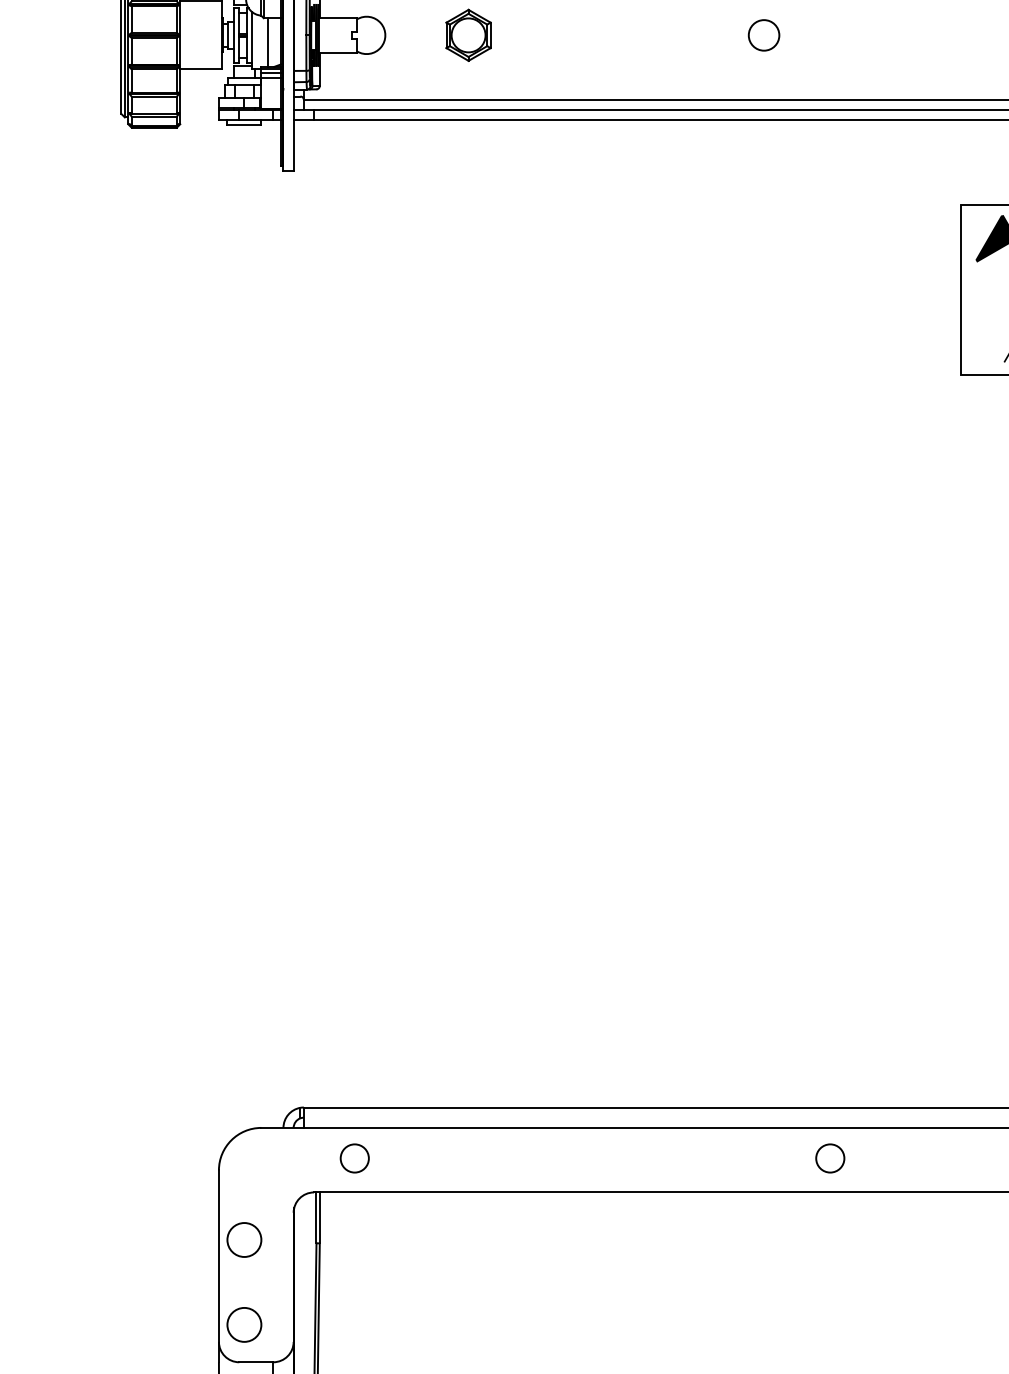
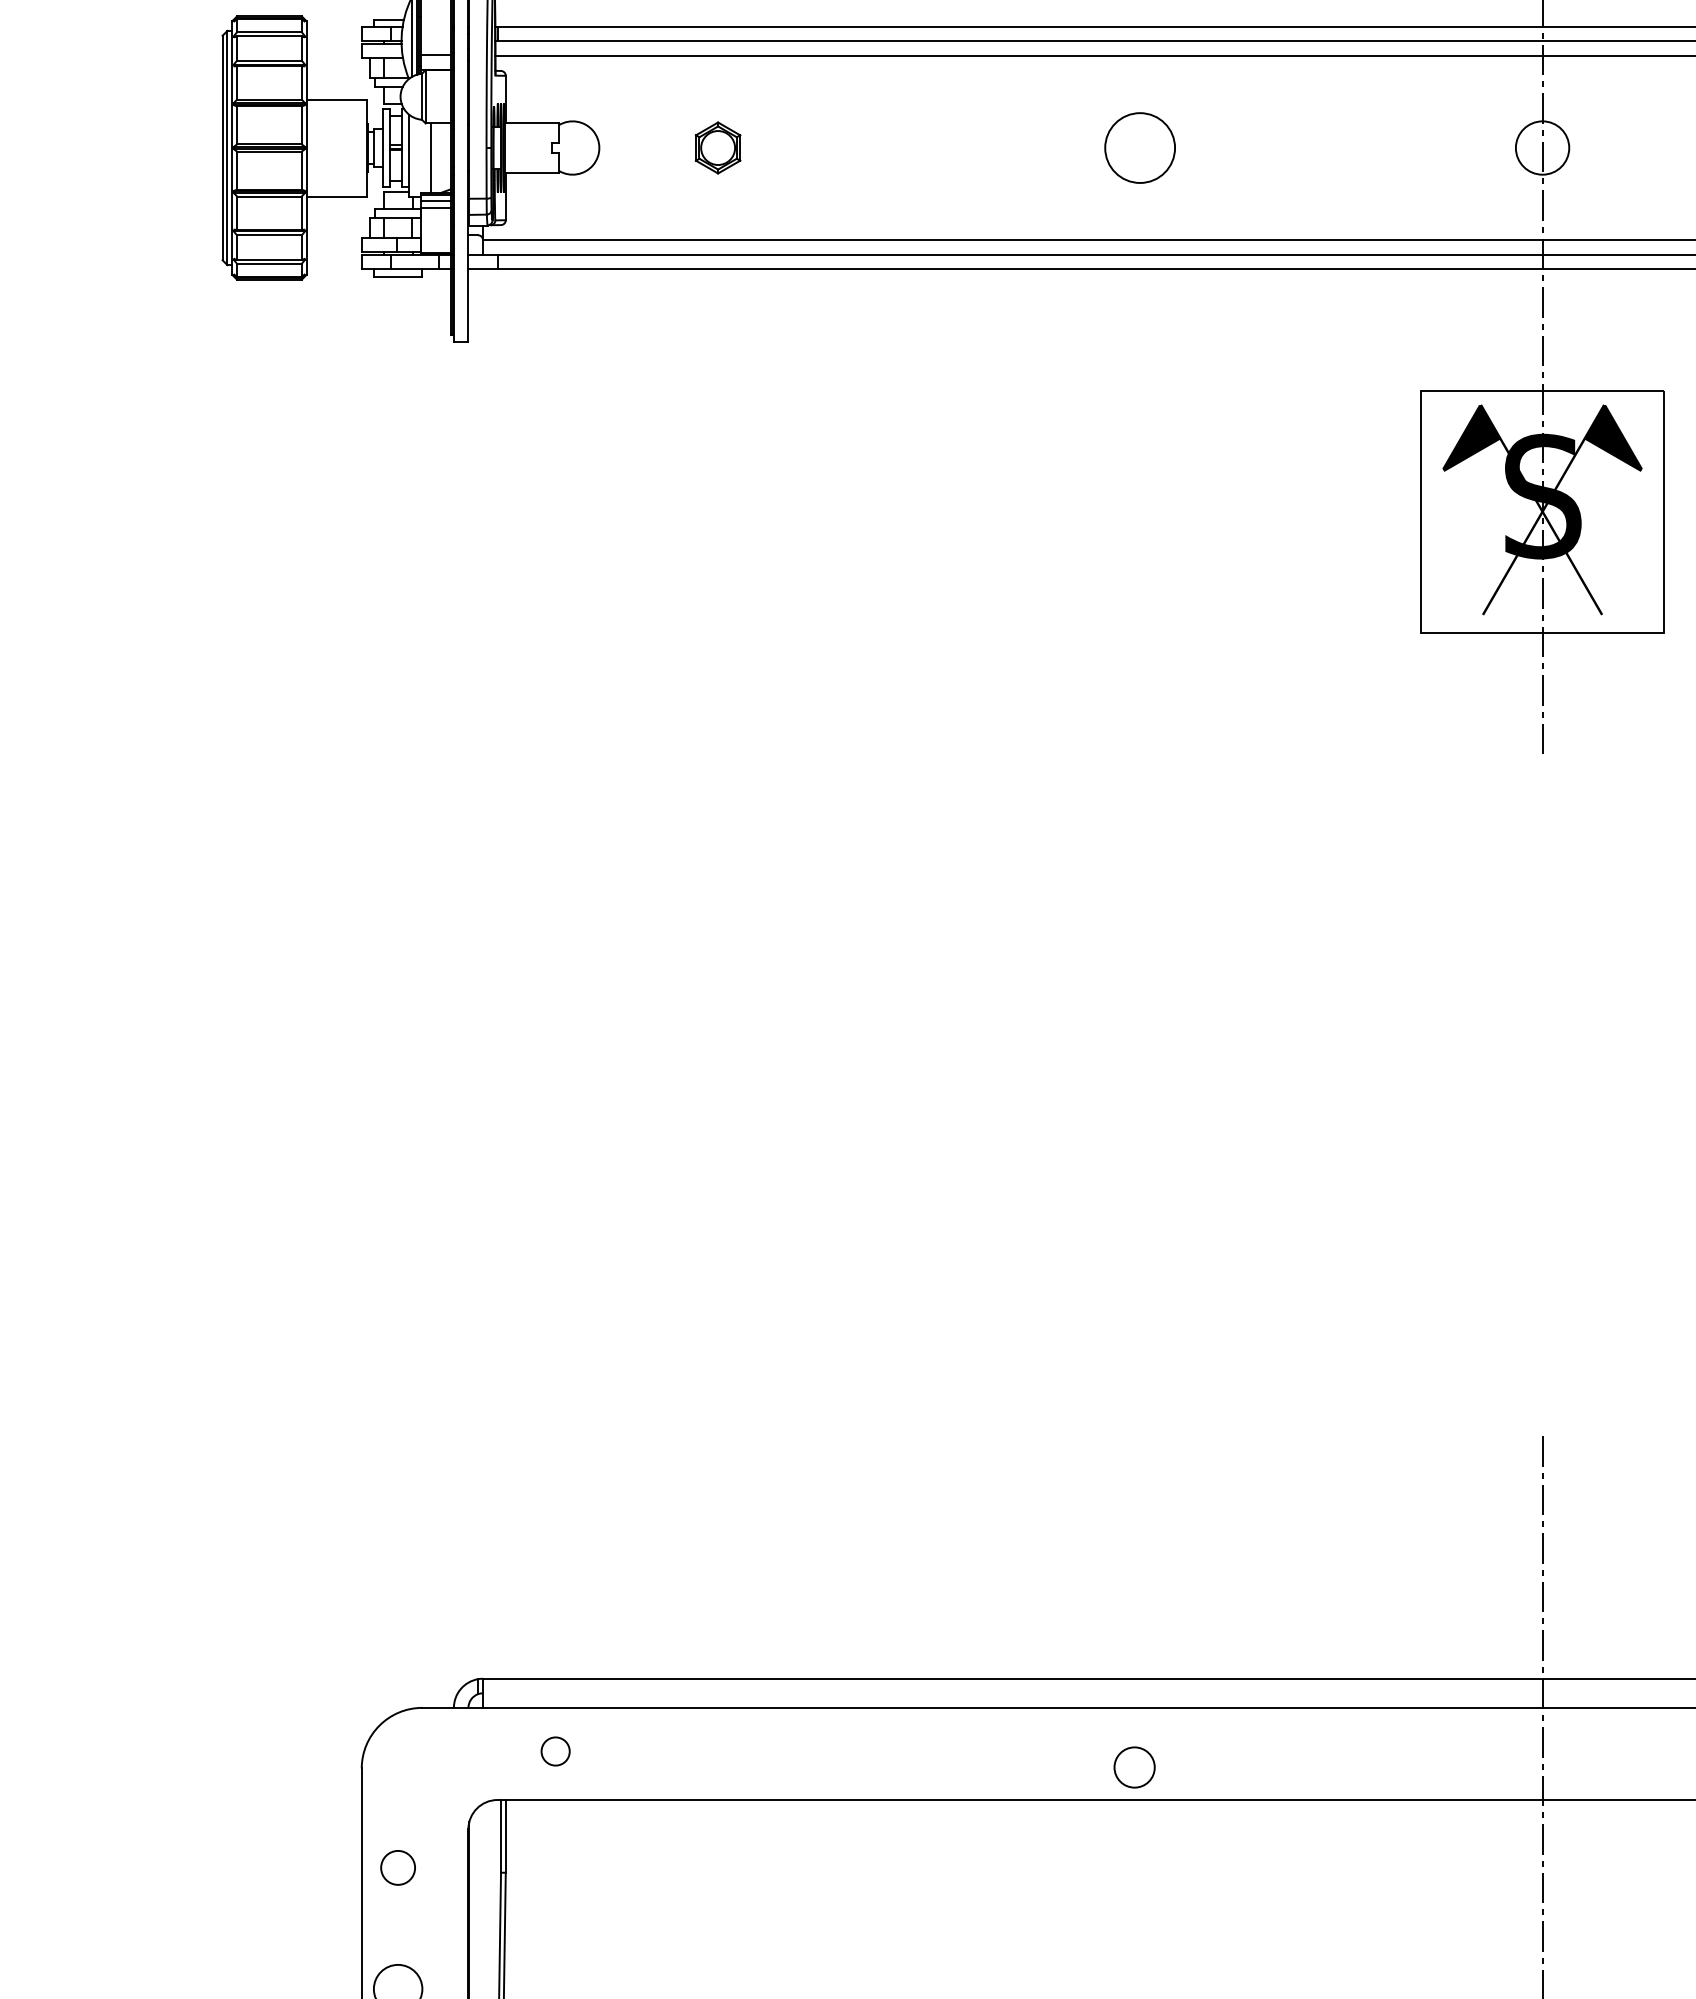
part: (468, 35) -> (717, 147), size x0.7
circle: (763, 35) -> (1139, 147), size x1.6
circle: (354, 1158) -> (555, 1751), size x0.7
circle: (830, 1158) -> (1134, 1767), moved
circle: (243, 1239) -> (397, 1867), size x0.7

